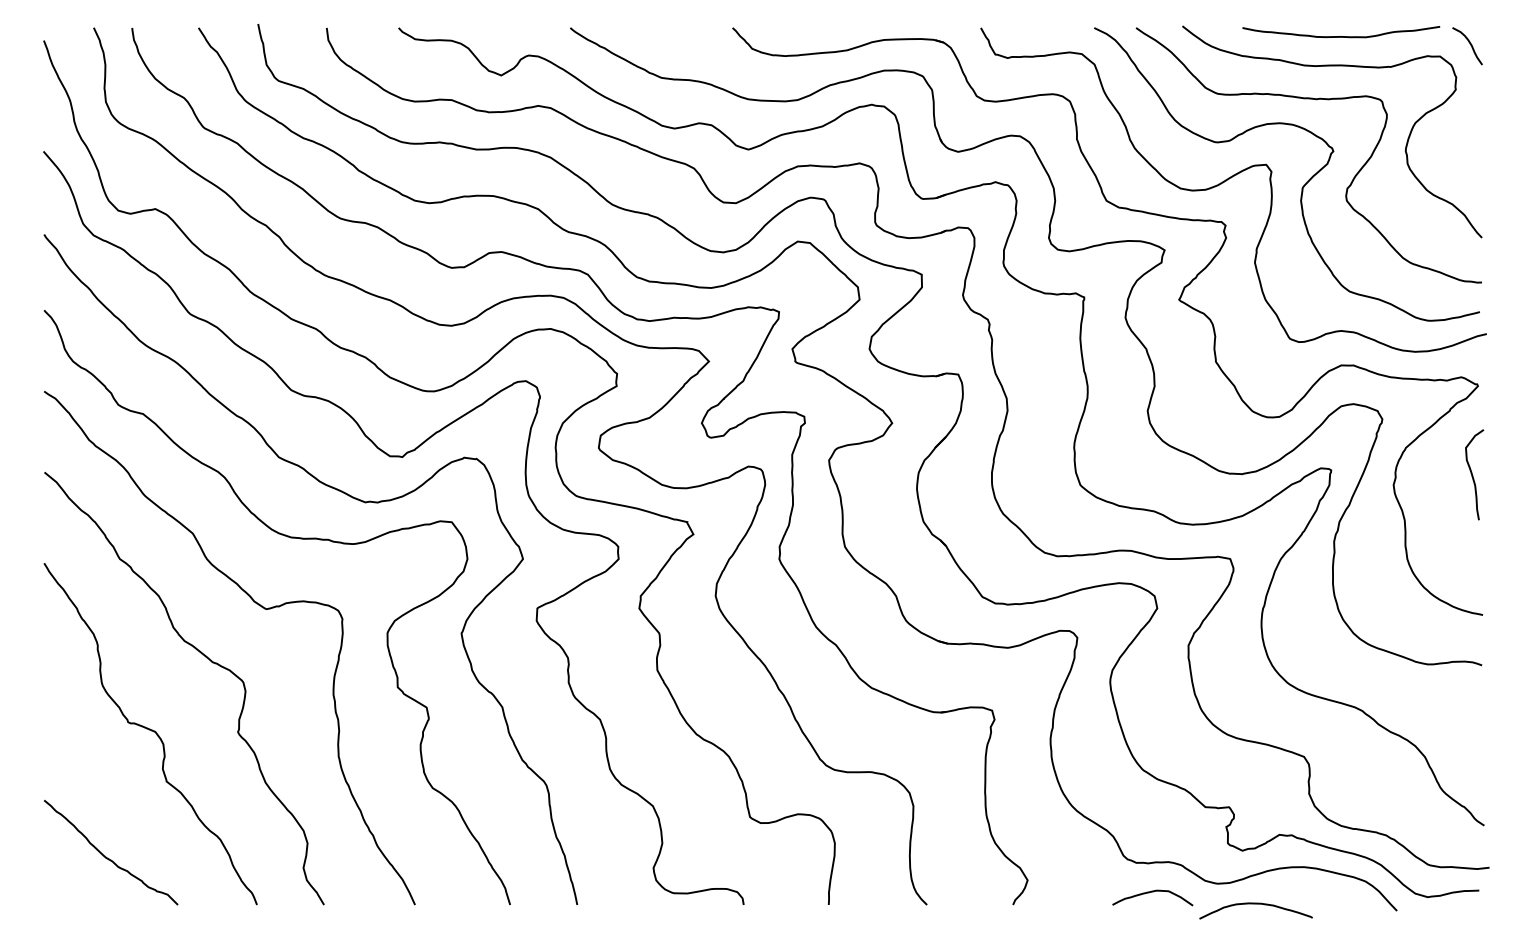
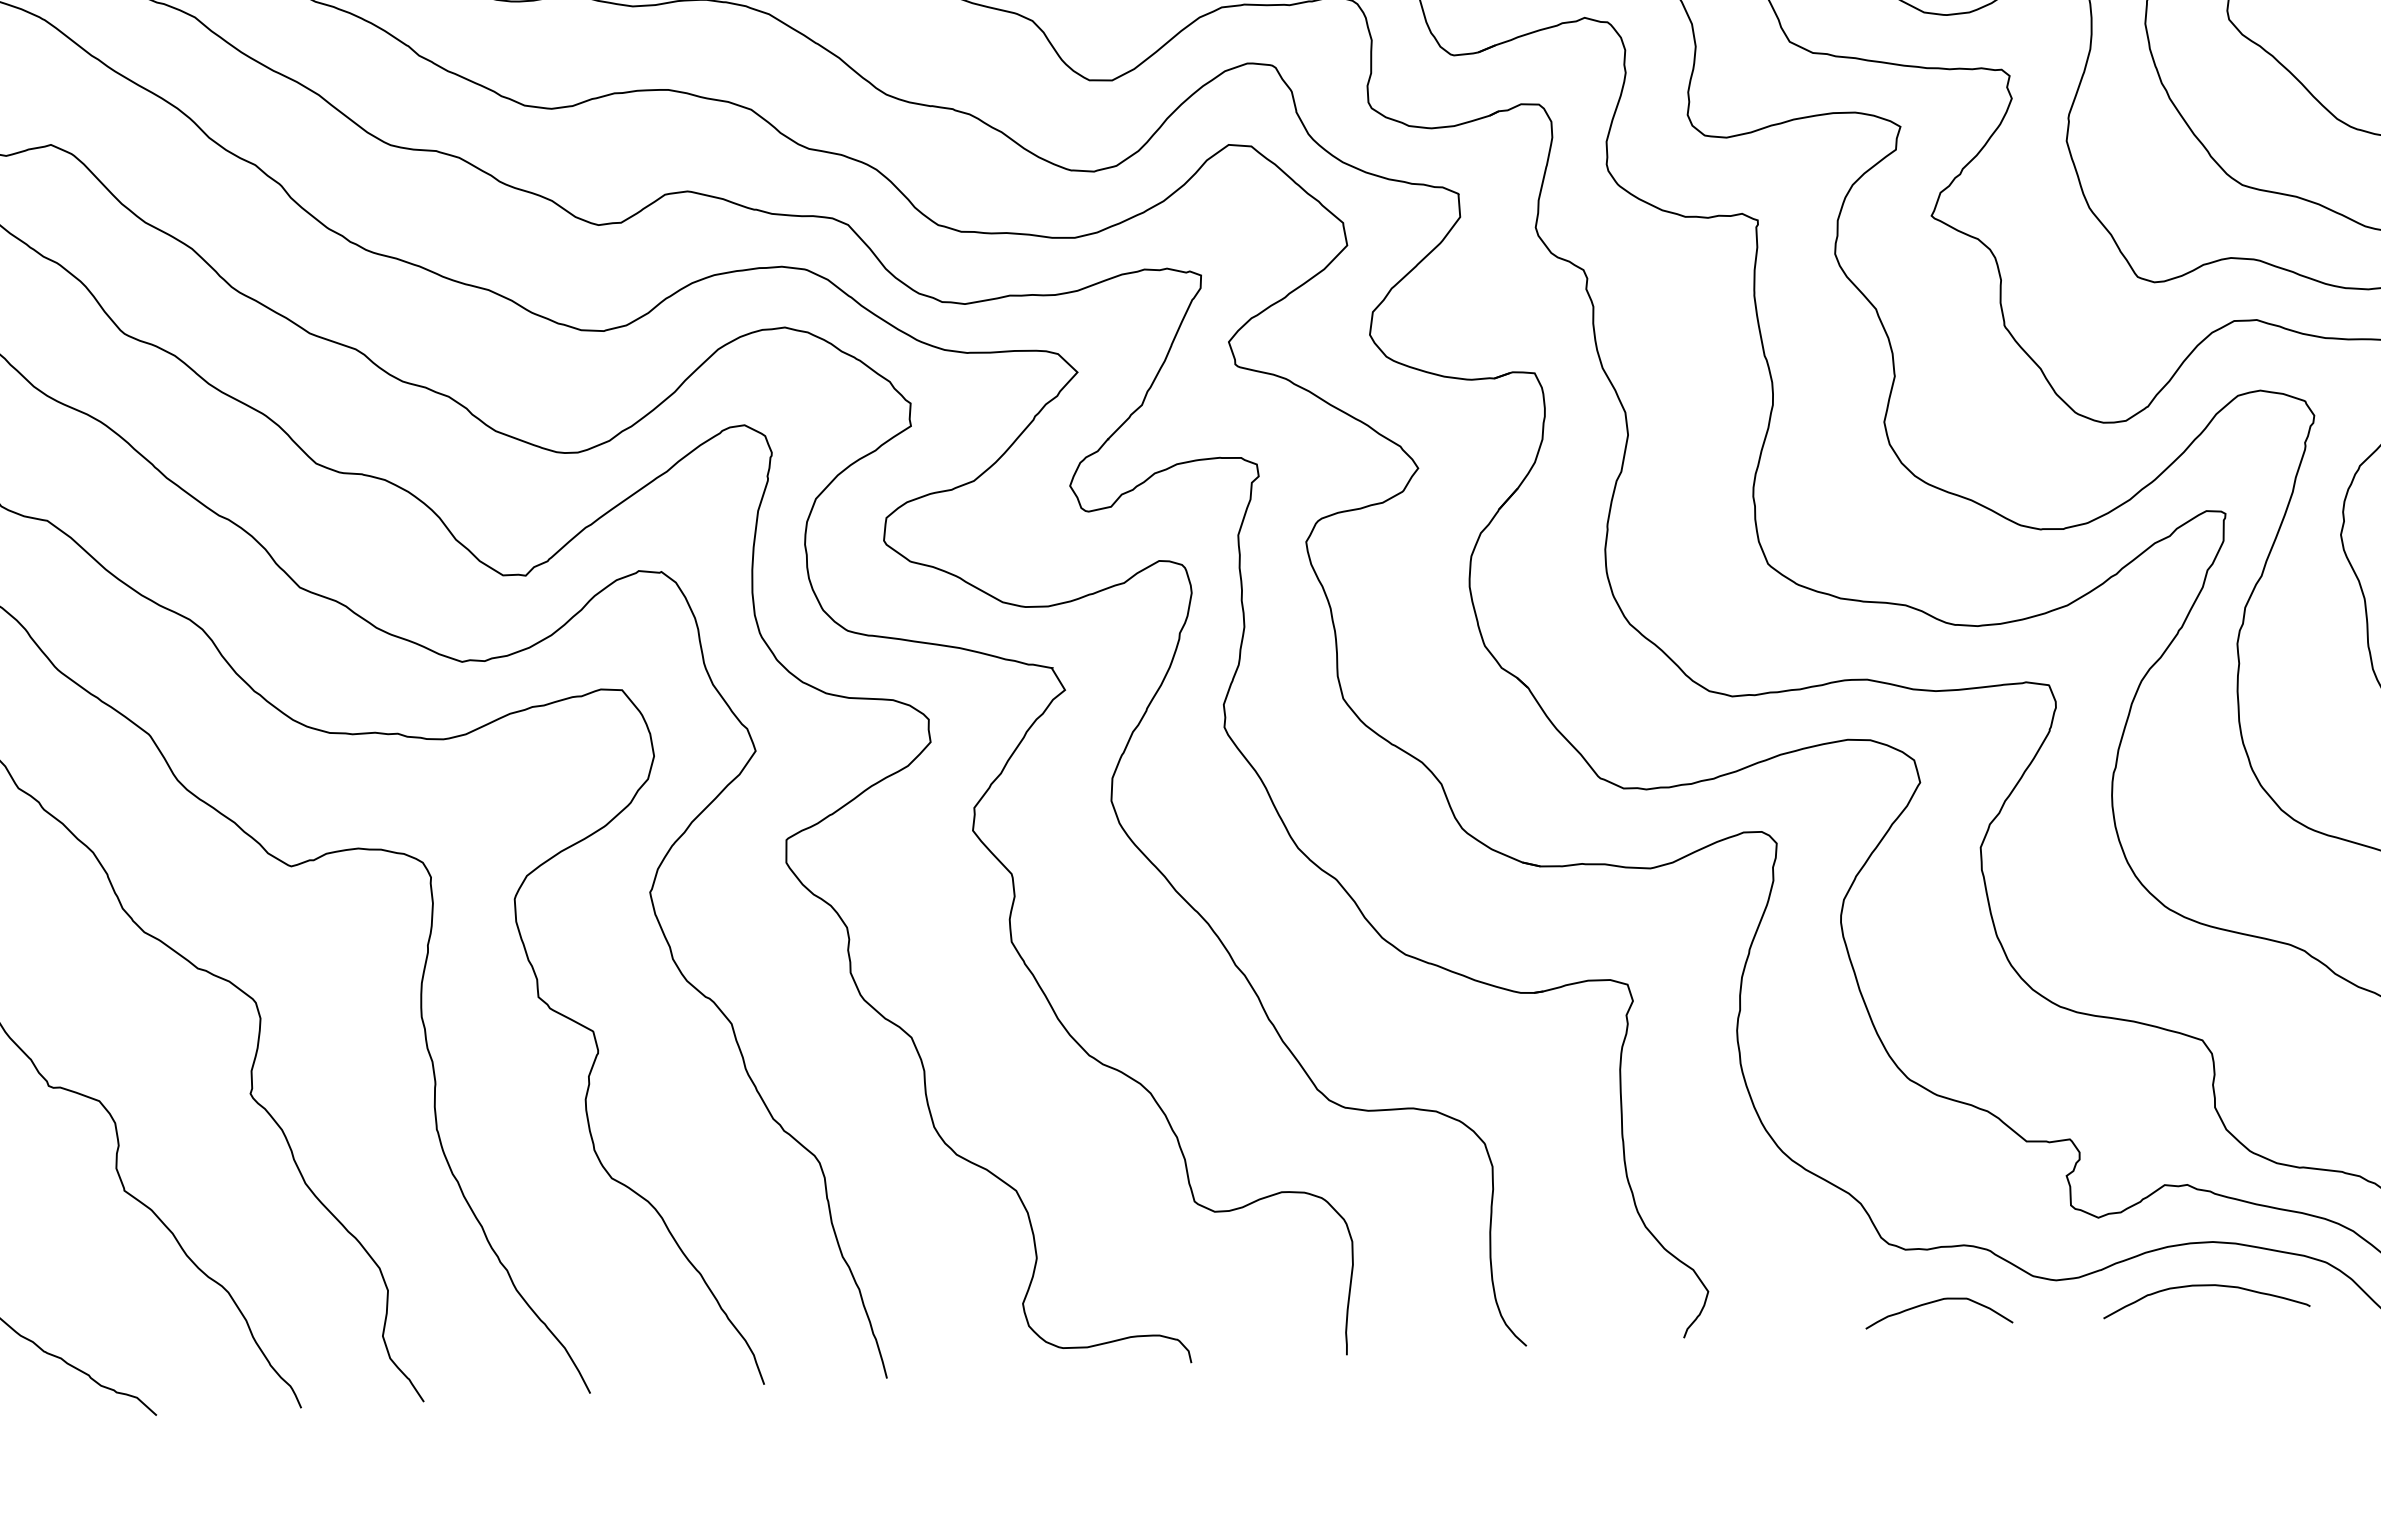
curve: (1255, 904) -> (2204, 1287), moved

